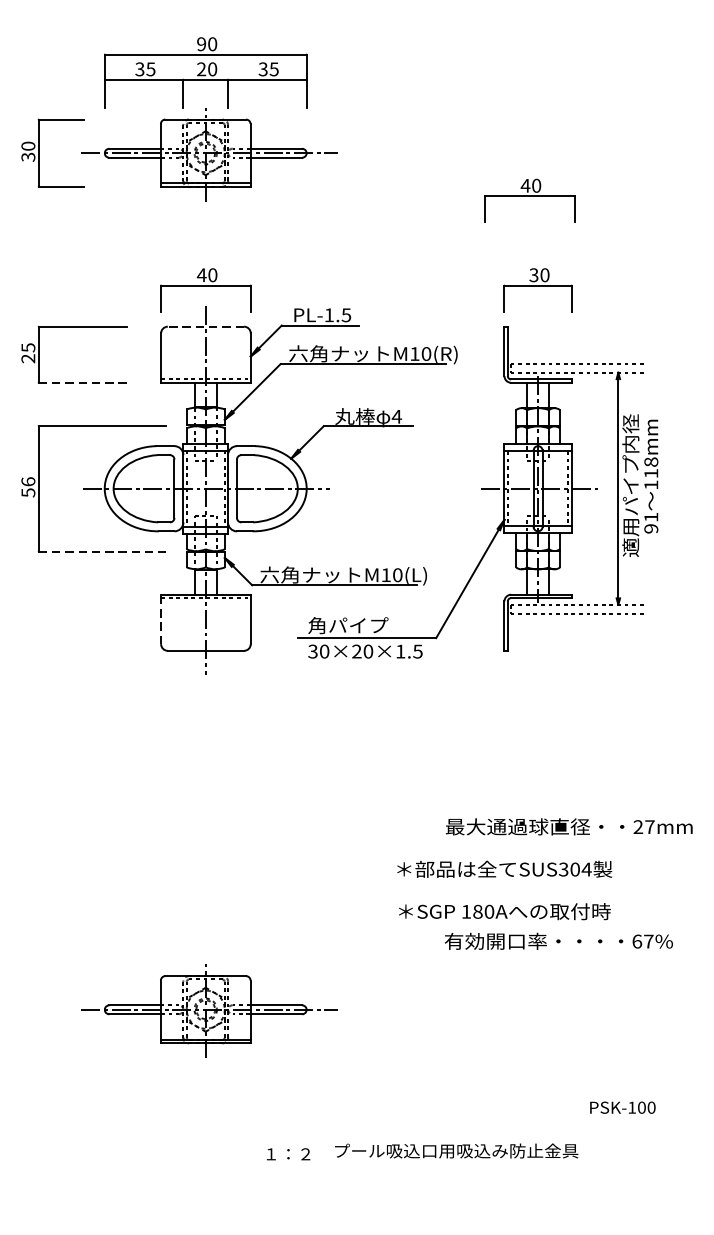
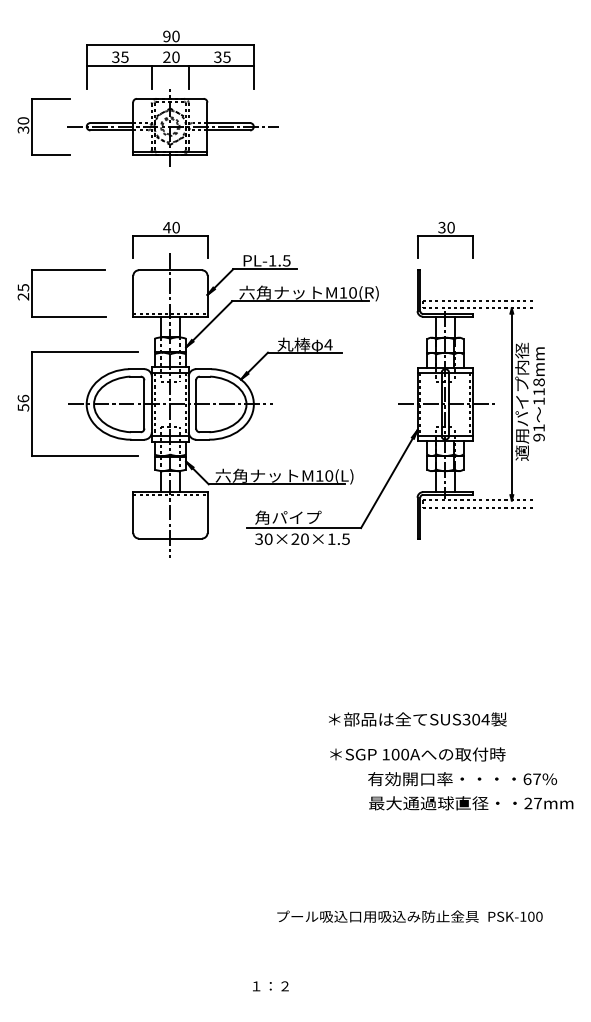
part: (529, 200) -> (438, 165), removed
line: (205, 326) -> (170, 270), dashed -> solid
line: (83, 382) -> (69, 316), dashed -> solid
line: (102, 551) -> (84, 456), dashed -> solid
line: (161, 619) -> (133, 512), dashed -> solid
text: (569, 827) -> (471, 803), moved
text: (477, 911) -> (395, 754), 180A -> 100A
part: (208, 1010) -> (172, 836), removed
text: (456, 1150) -> (377, 916), moved
text: (288, 1154) -> (270, 986), moved

